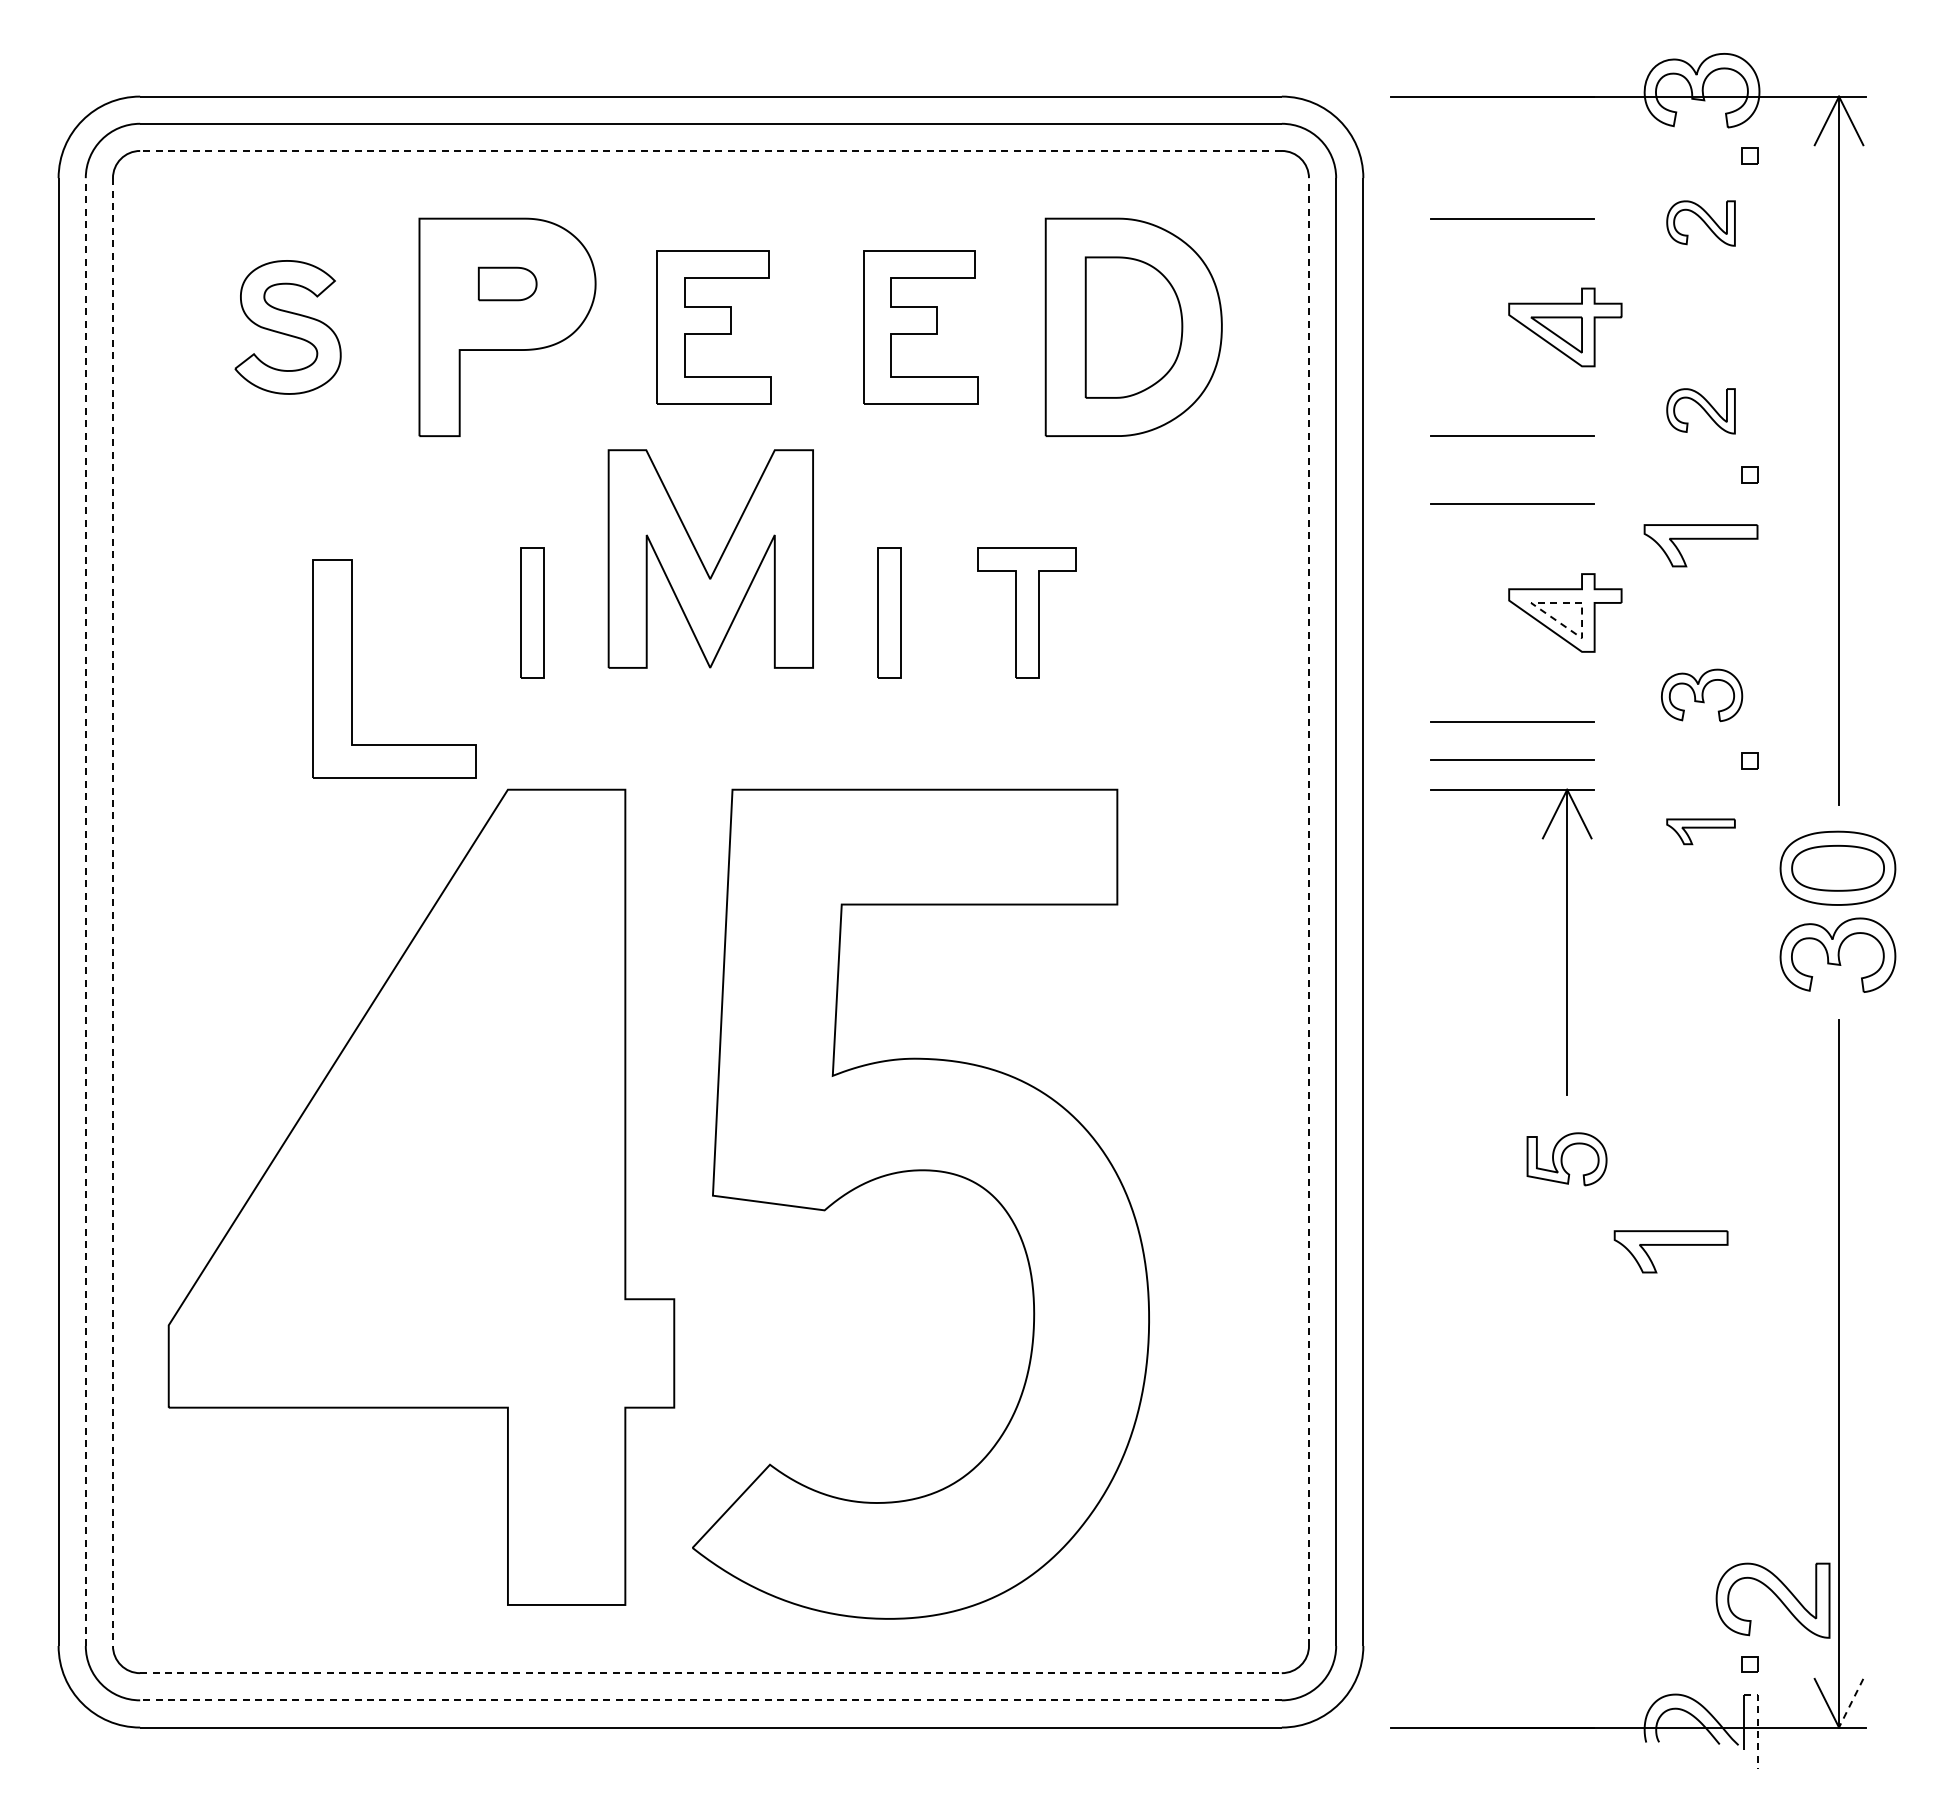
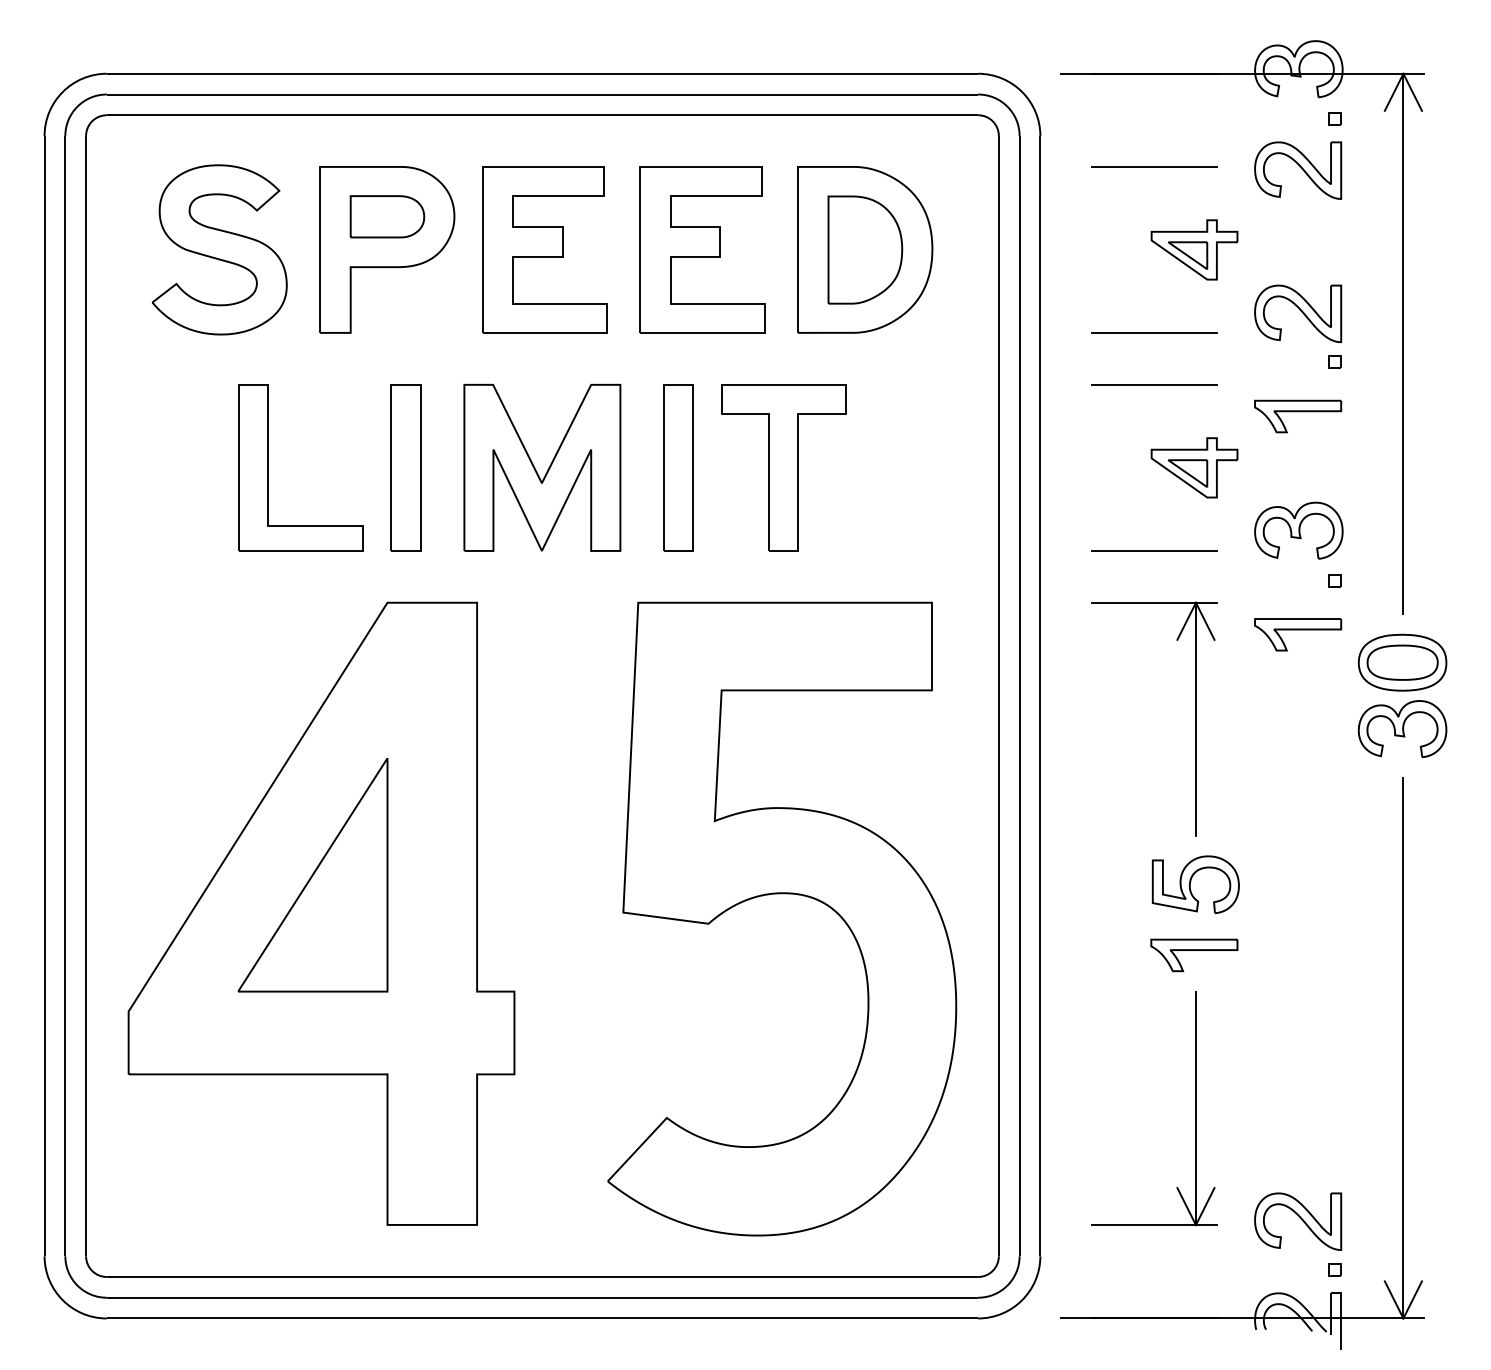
line: (710, 150) -> (542, 114), dashed -> solid
part: (1700, 223) -> (1297, 170), size x1.67
part: (507, 283) -> (387, 216), size x1.67
part: (287, 327) -> (219, 249), size x1.67
part: (714, 327) -> (545, 249), size x1.43
part: (920, 327) -> (702, 249), size x1.43
part: (1700, 411) -> (1297, 314), size x1.67
part: (717, 562) -> (547, 470), moved
part: (532, 612) -> (406, 467), size x1.67
part: (889, 612) -> (678, 467), size x1.67
part: (1027, 612) -> (784, 467), size x1.67
line: (1550, 616) -> (1183, 470), dashed -> solid
part: (352, 668) -> (268, 467), moved
part: (1701, 695) -> (1298, 530), size x1.43
line: (1512, 759) -> (1154, 579), removed
part: (1700, 831) -> (1297, 634), size x1.67
line: (85, 912) -> (65, 696), dashed -> solid
line: (112, 912) -> (85, 696), dashed -> solid
line: (1309, 912) -> (999, 696), dashed -> solid
part: (409, 1146) -> (312, 875), added
part: (1566, 1159) -> (1195, 884), size x1.43
part: (920, 1171) -> (781, 894), moved
part: (1670, 1251) -> (1193, 955), moved
part: (1566, 1452) -> (1195, 1108), added
part: (1772, 1600) -> (1297, 1221), moved
line: (710, 1673) -> (542, 1277), dashed -> solid
line: (710, 1700) -> (542, 1297), dashed -> solid
line: (1850, 1703) -> (1412, 1300), dashed -> solid
line: (1757, 1724) -> (1341, 1316), dashed -> solid

